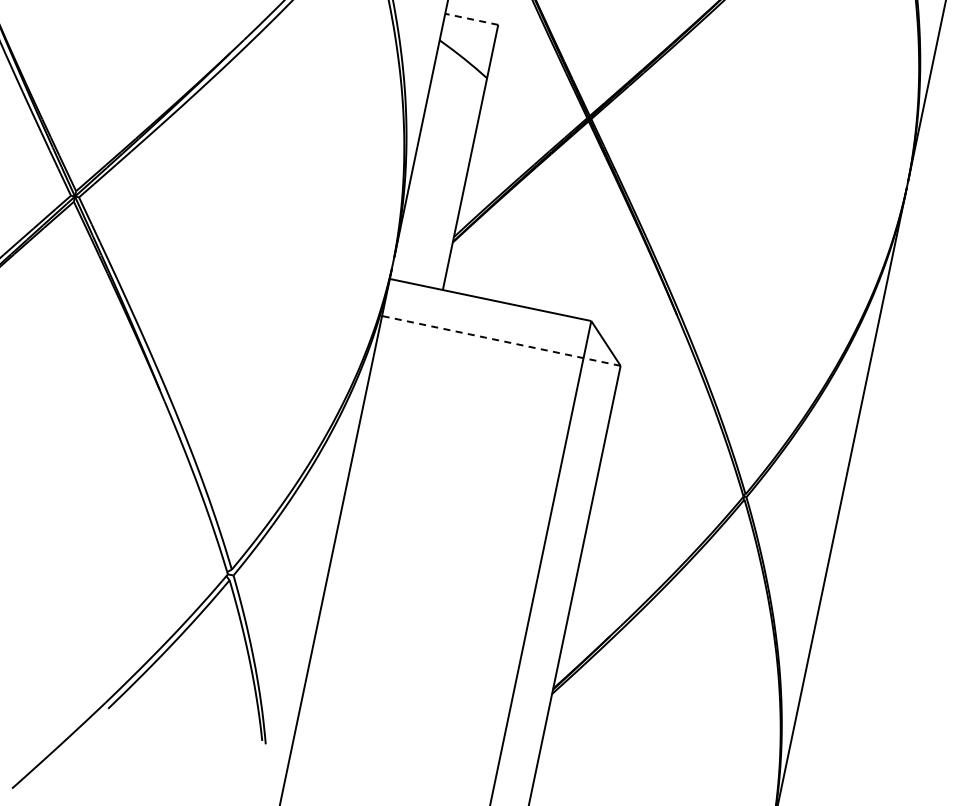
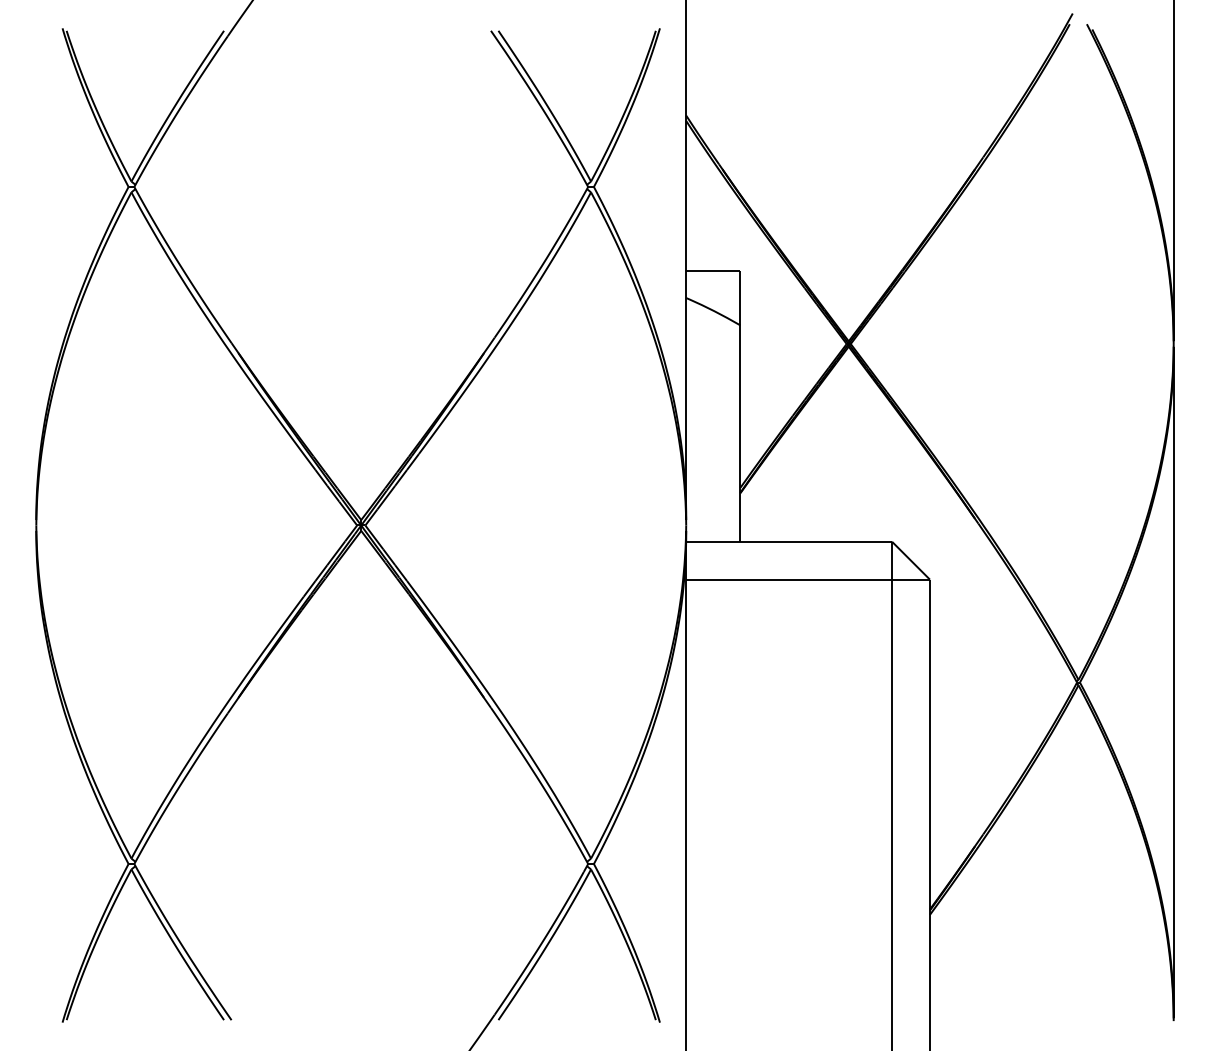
line: (470, 18) -> (712, 270), dashed -> solid
line: (501, 340) -> (808, 579), dashed -> solid

